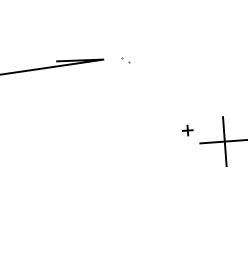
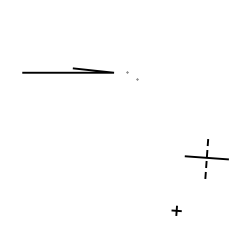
part: (125, 59) -> (132, 75), size x1.6
part: (187, 130) -> (176, 210), moved
line: (224, 141) -> (206, 157), solid -> dashed

